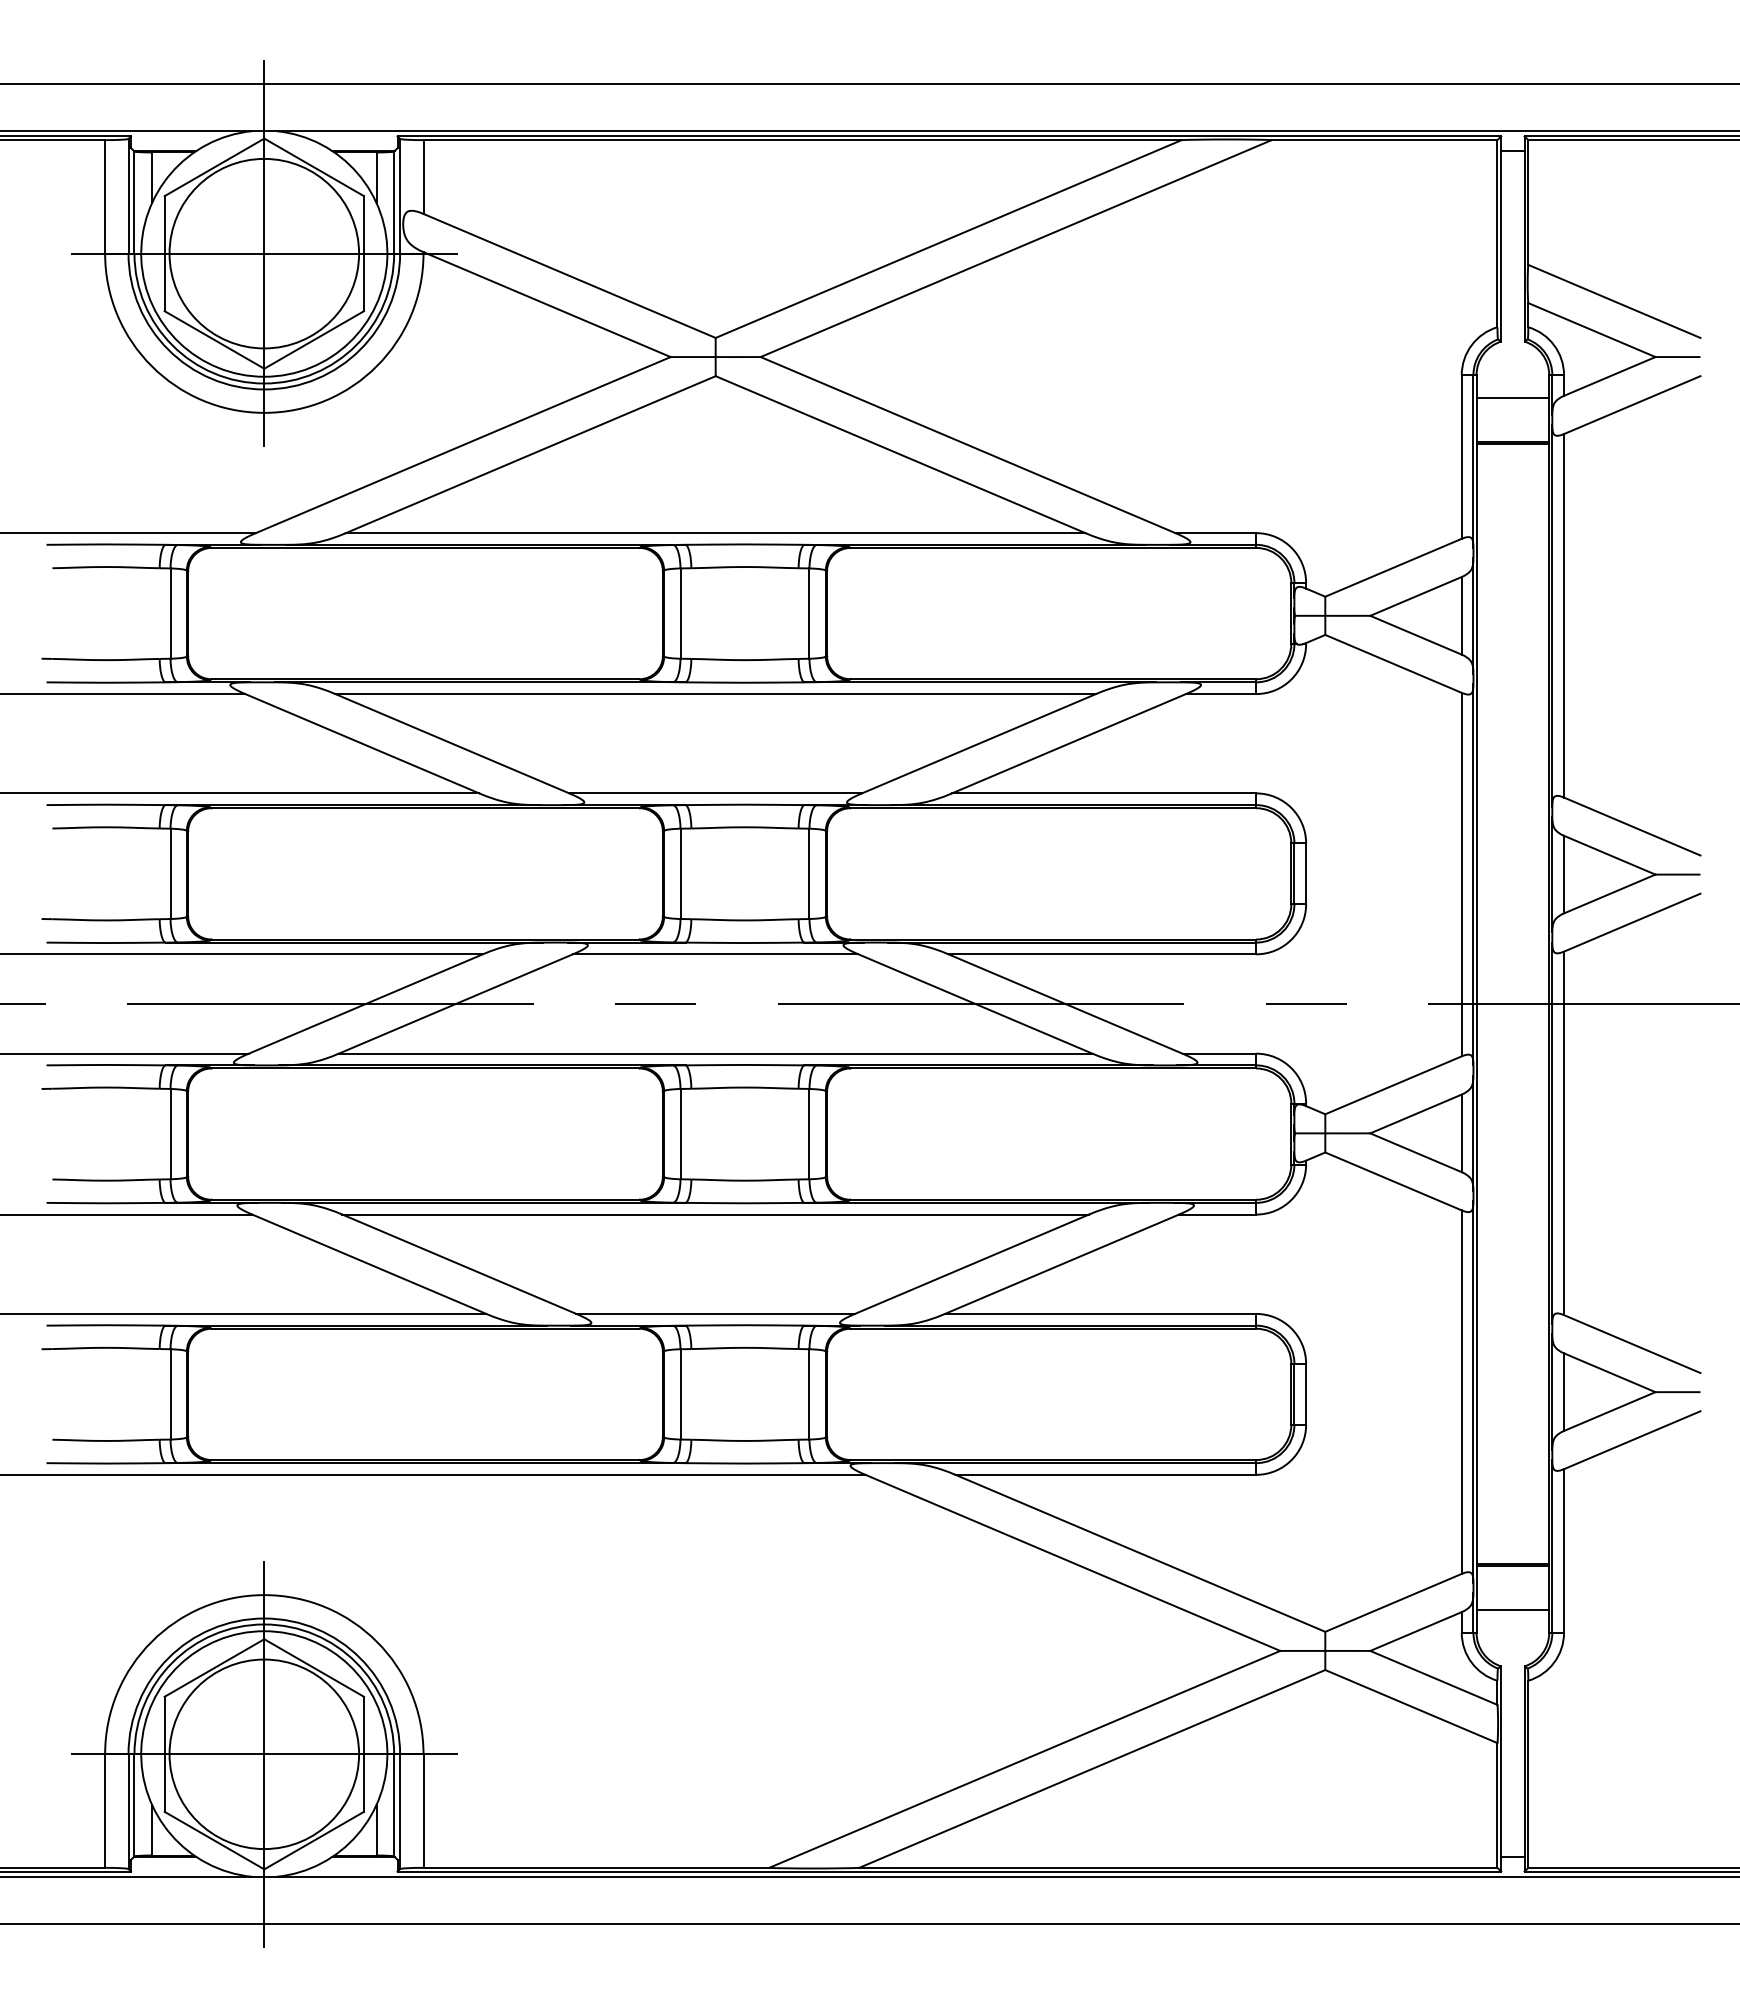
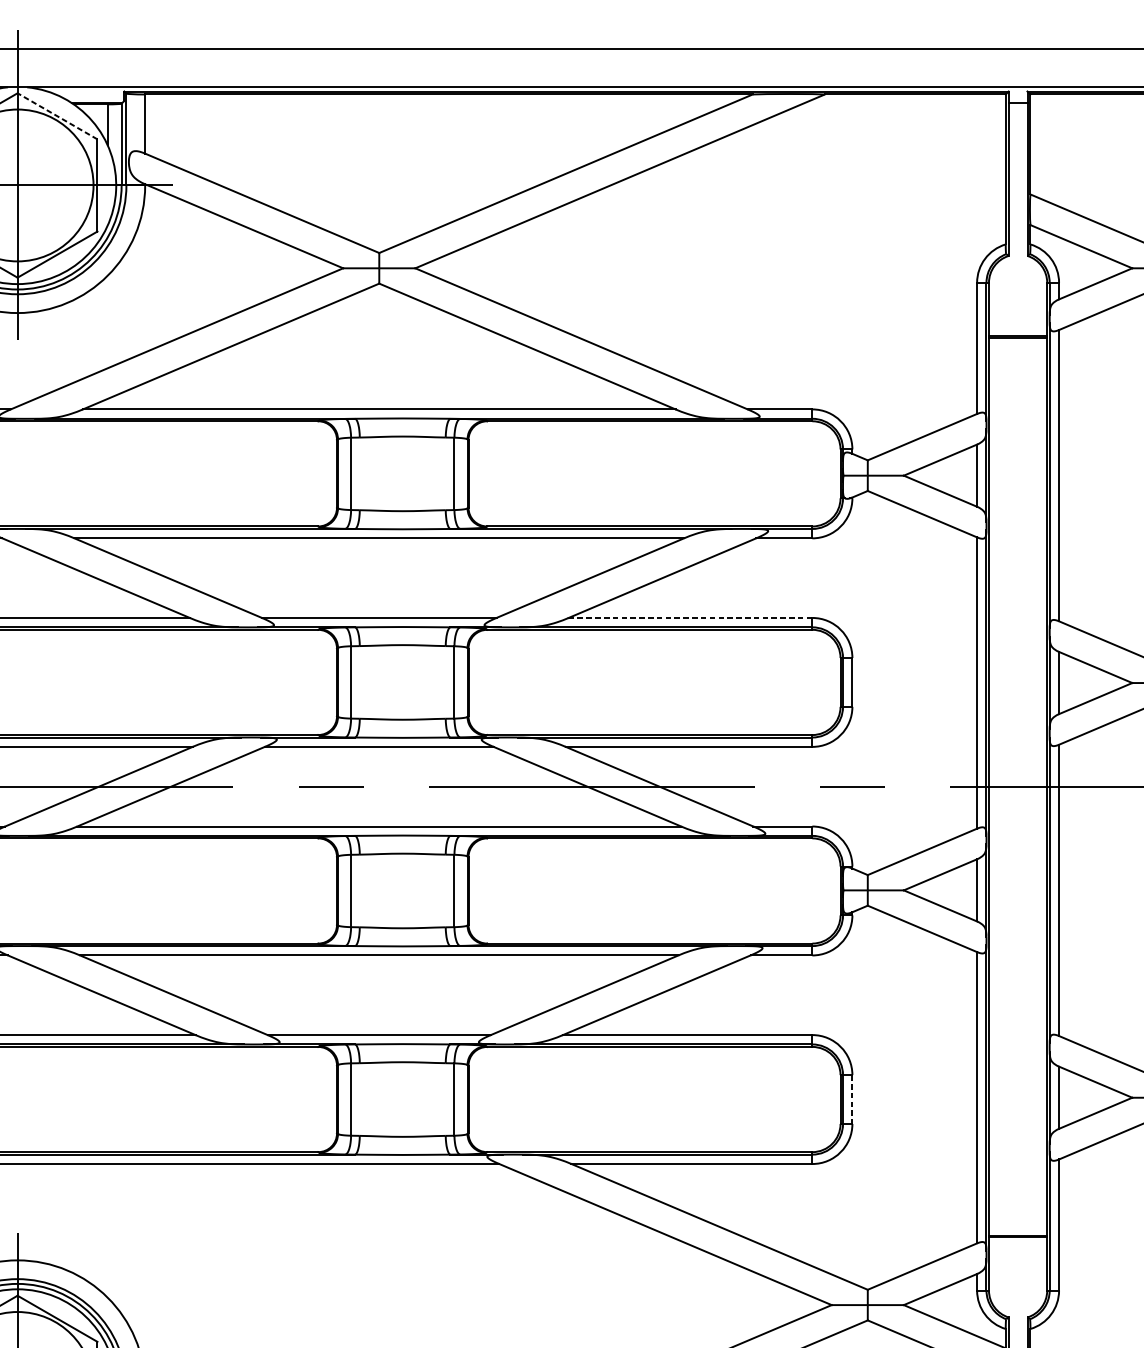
line: (314, 167) -> (57, 116), solid -> dashed
line: (1512, 398) -> (1017, 301), removed
line: (1104, 793) -> (690, 618), solid -> dashed
line: (1306, 1394) -> (852, 1099), solid -> dashed
line: (1512, 1609) -> (1017, 1271), removed

